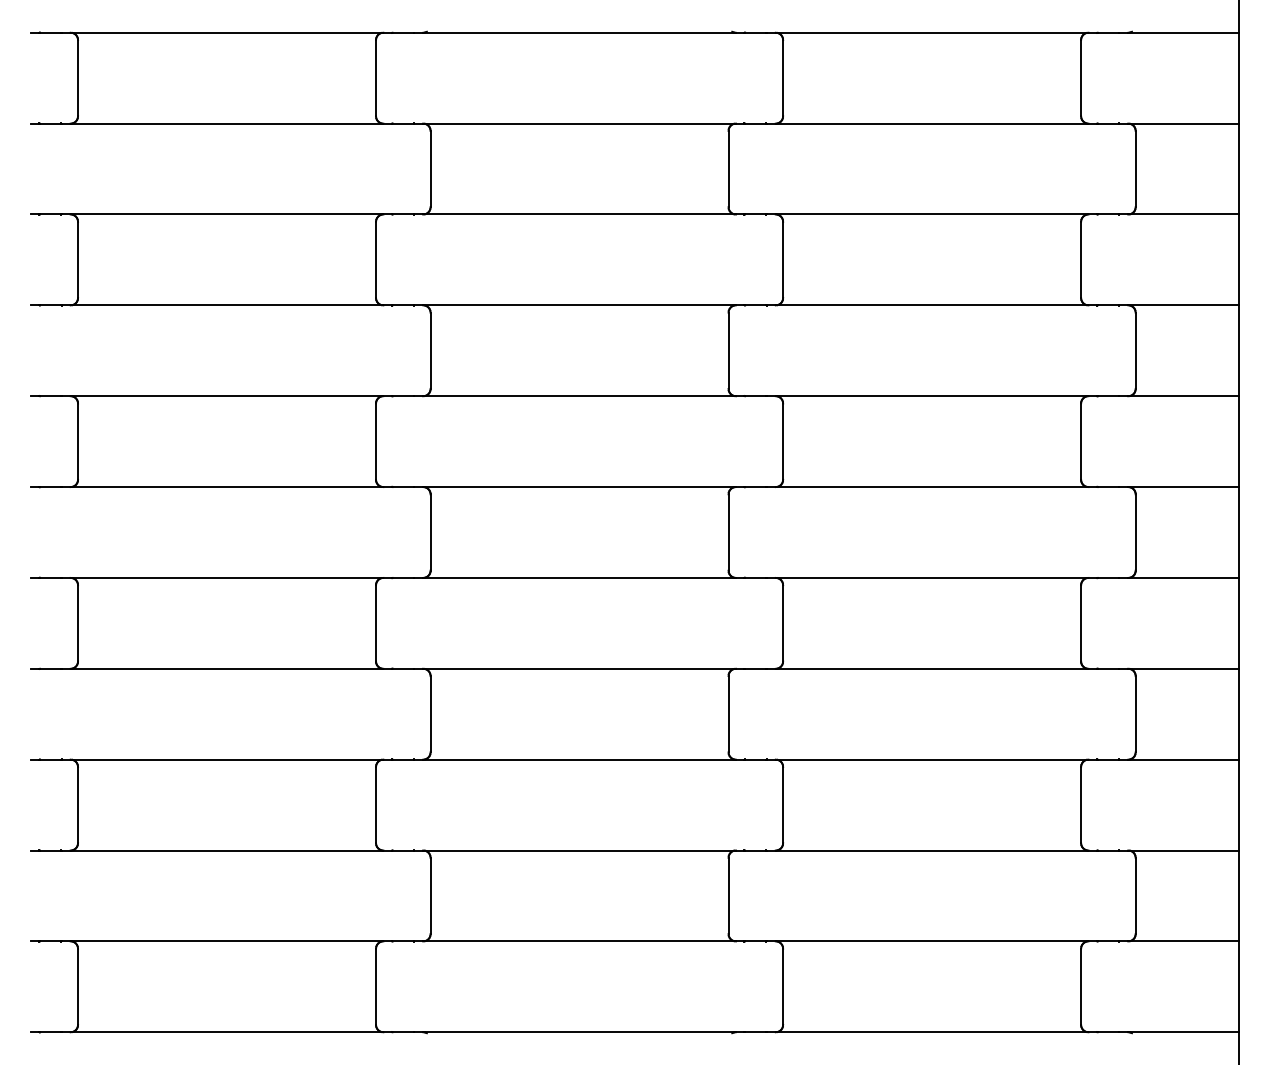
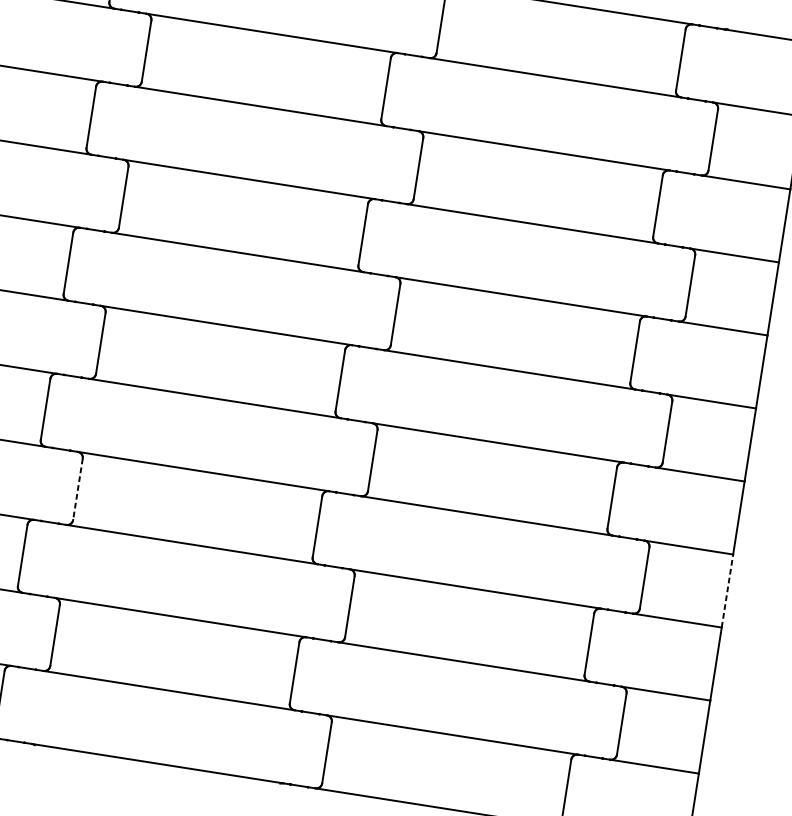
line: (1238, 713) -> (727, 590), solid -> dashed
line: (430, 714) -> (77, 489), solid -> dashed

